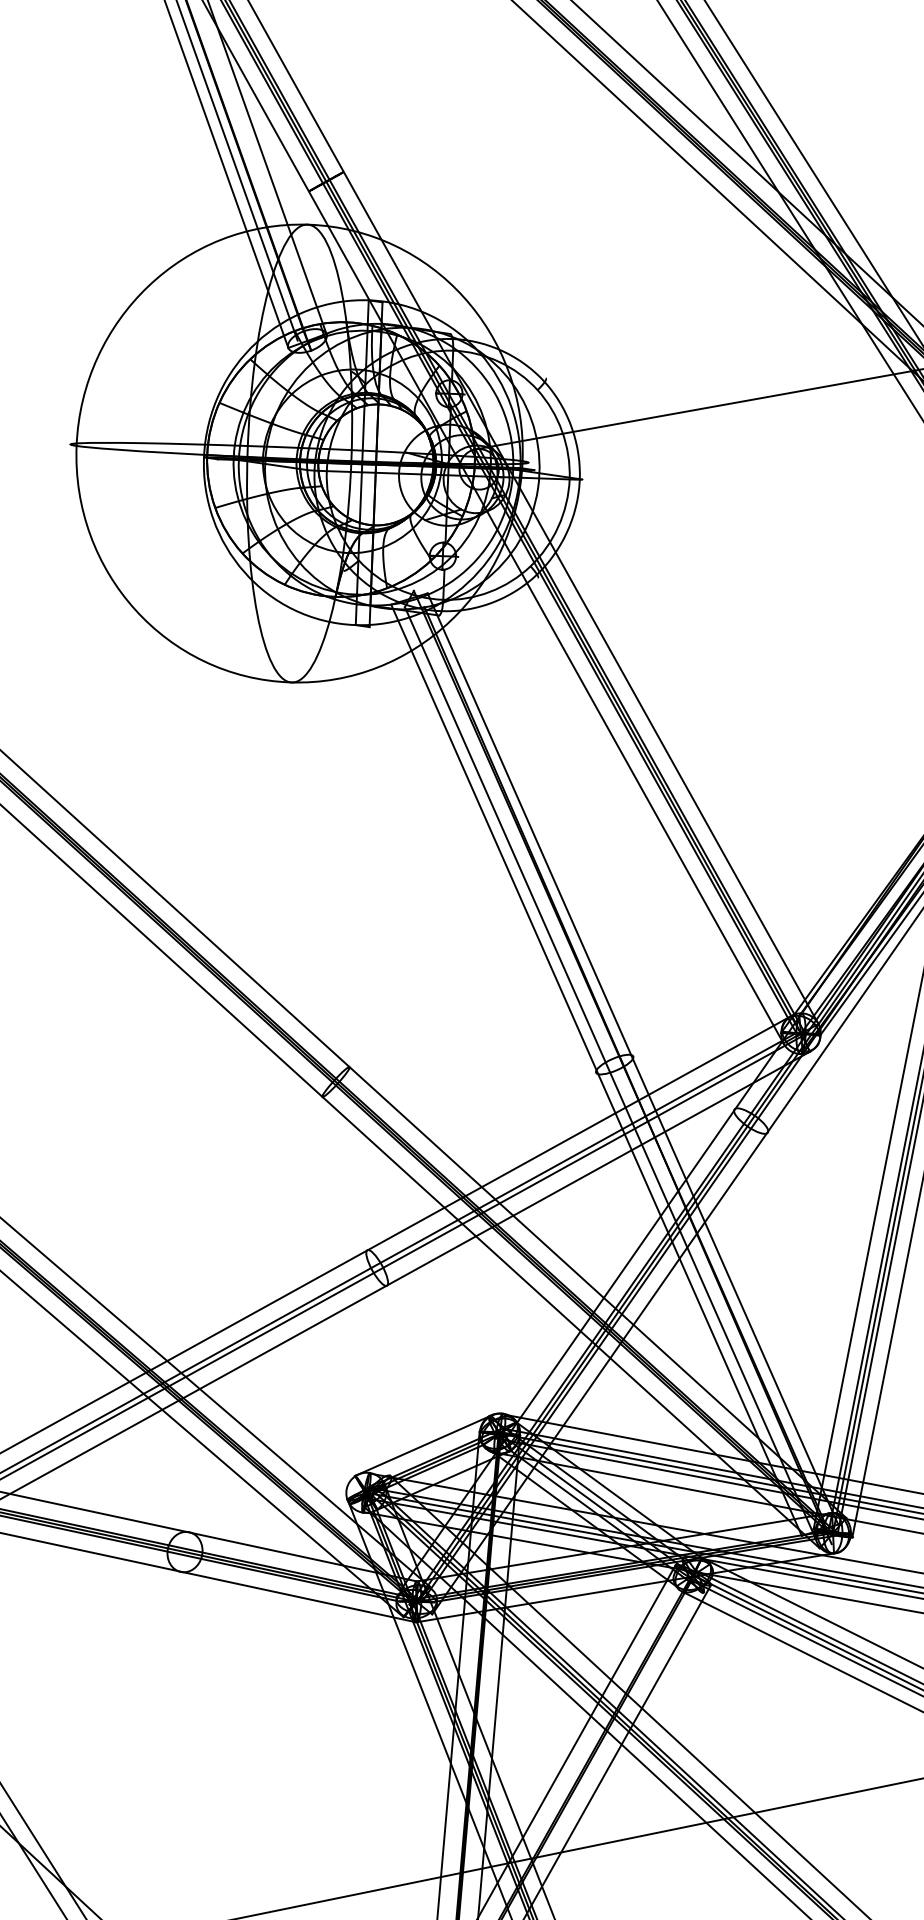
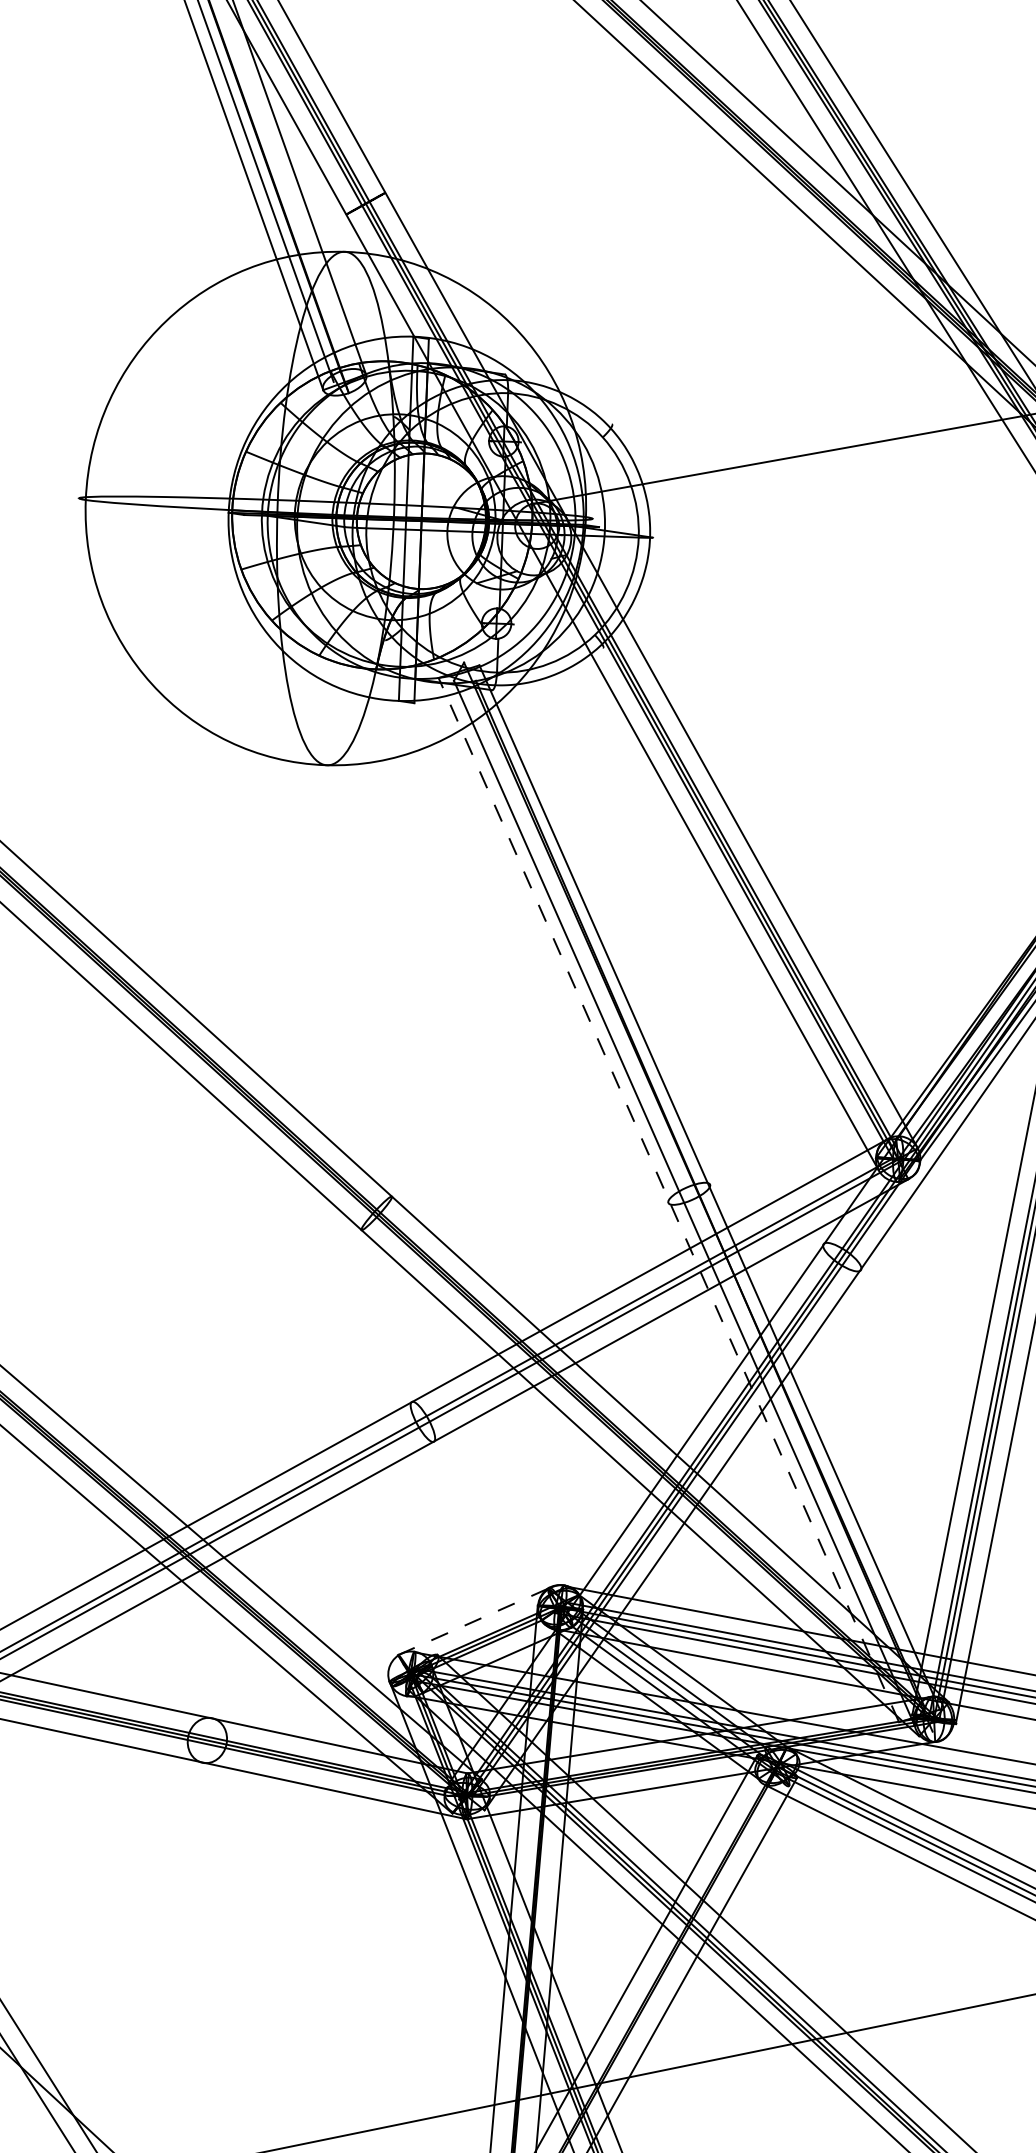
line: (596, 1070) -> (668, 1200), solid -> dashed
line: (421, 1446) -> (472, 1622), solid -> dashed

